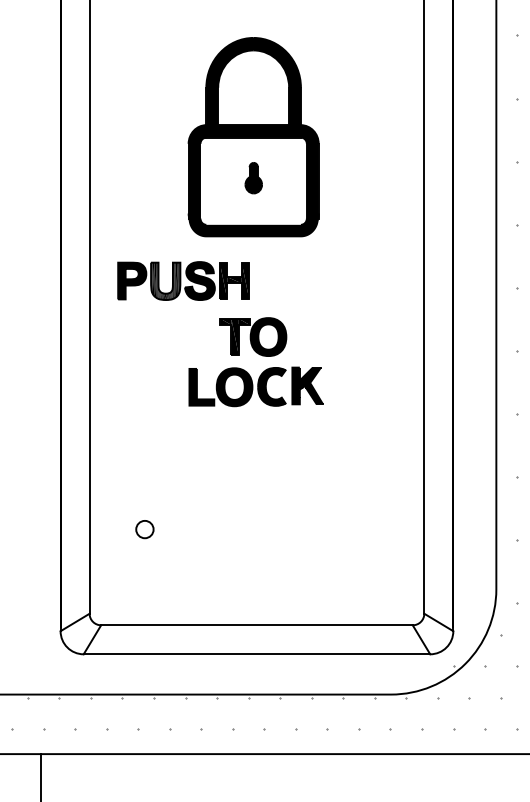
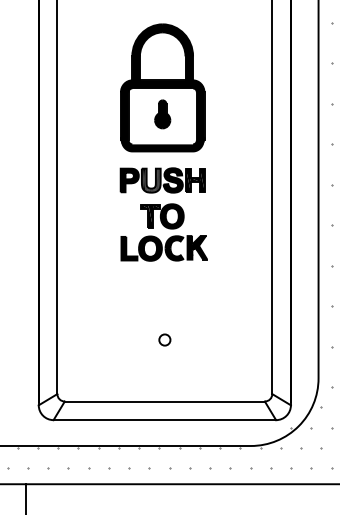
part: (253, 178) -> (162, 114), size x1.43
part: (183, 281) -> (162, 180), moved
circle: (144, 528) -> (164, 339), moved

